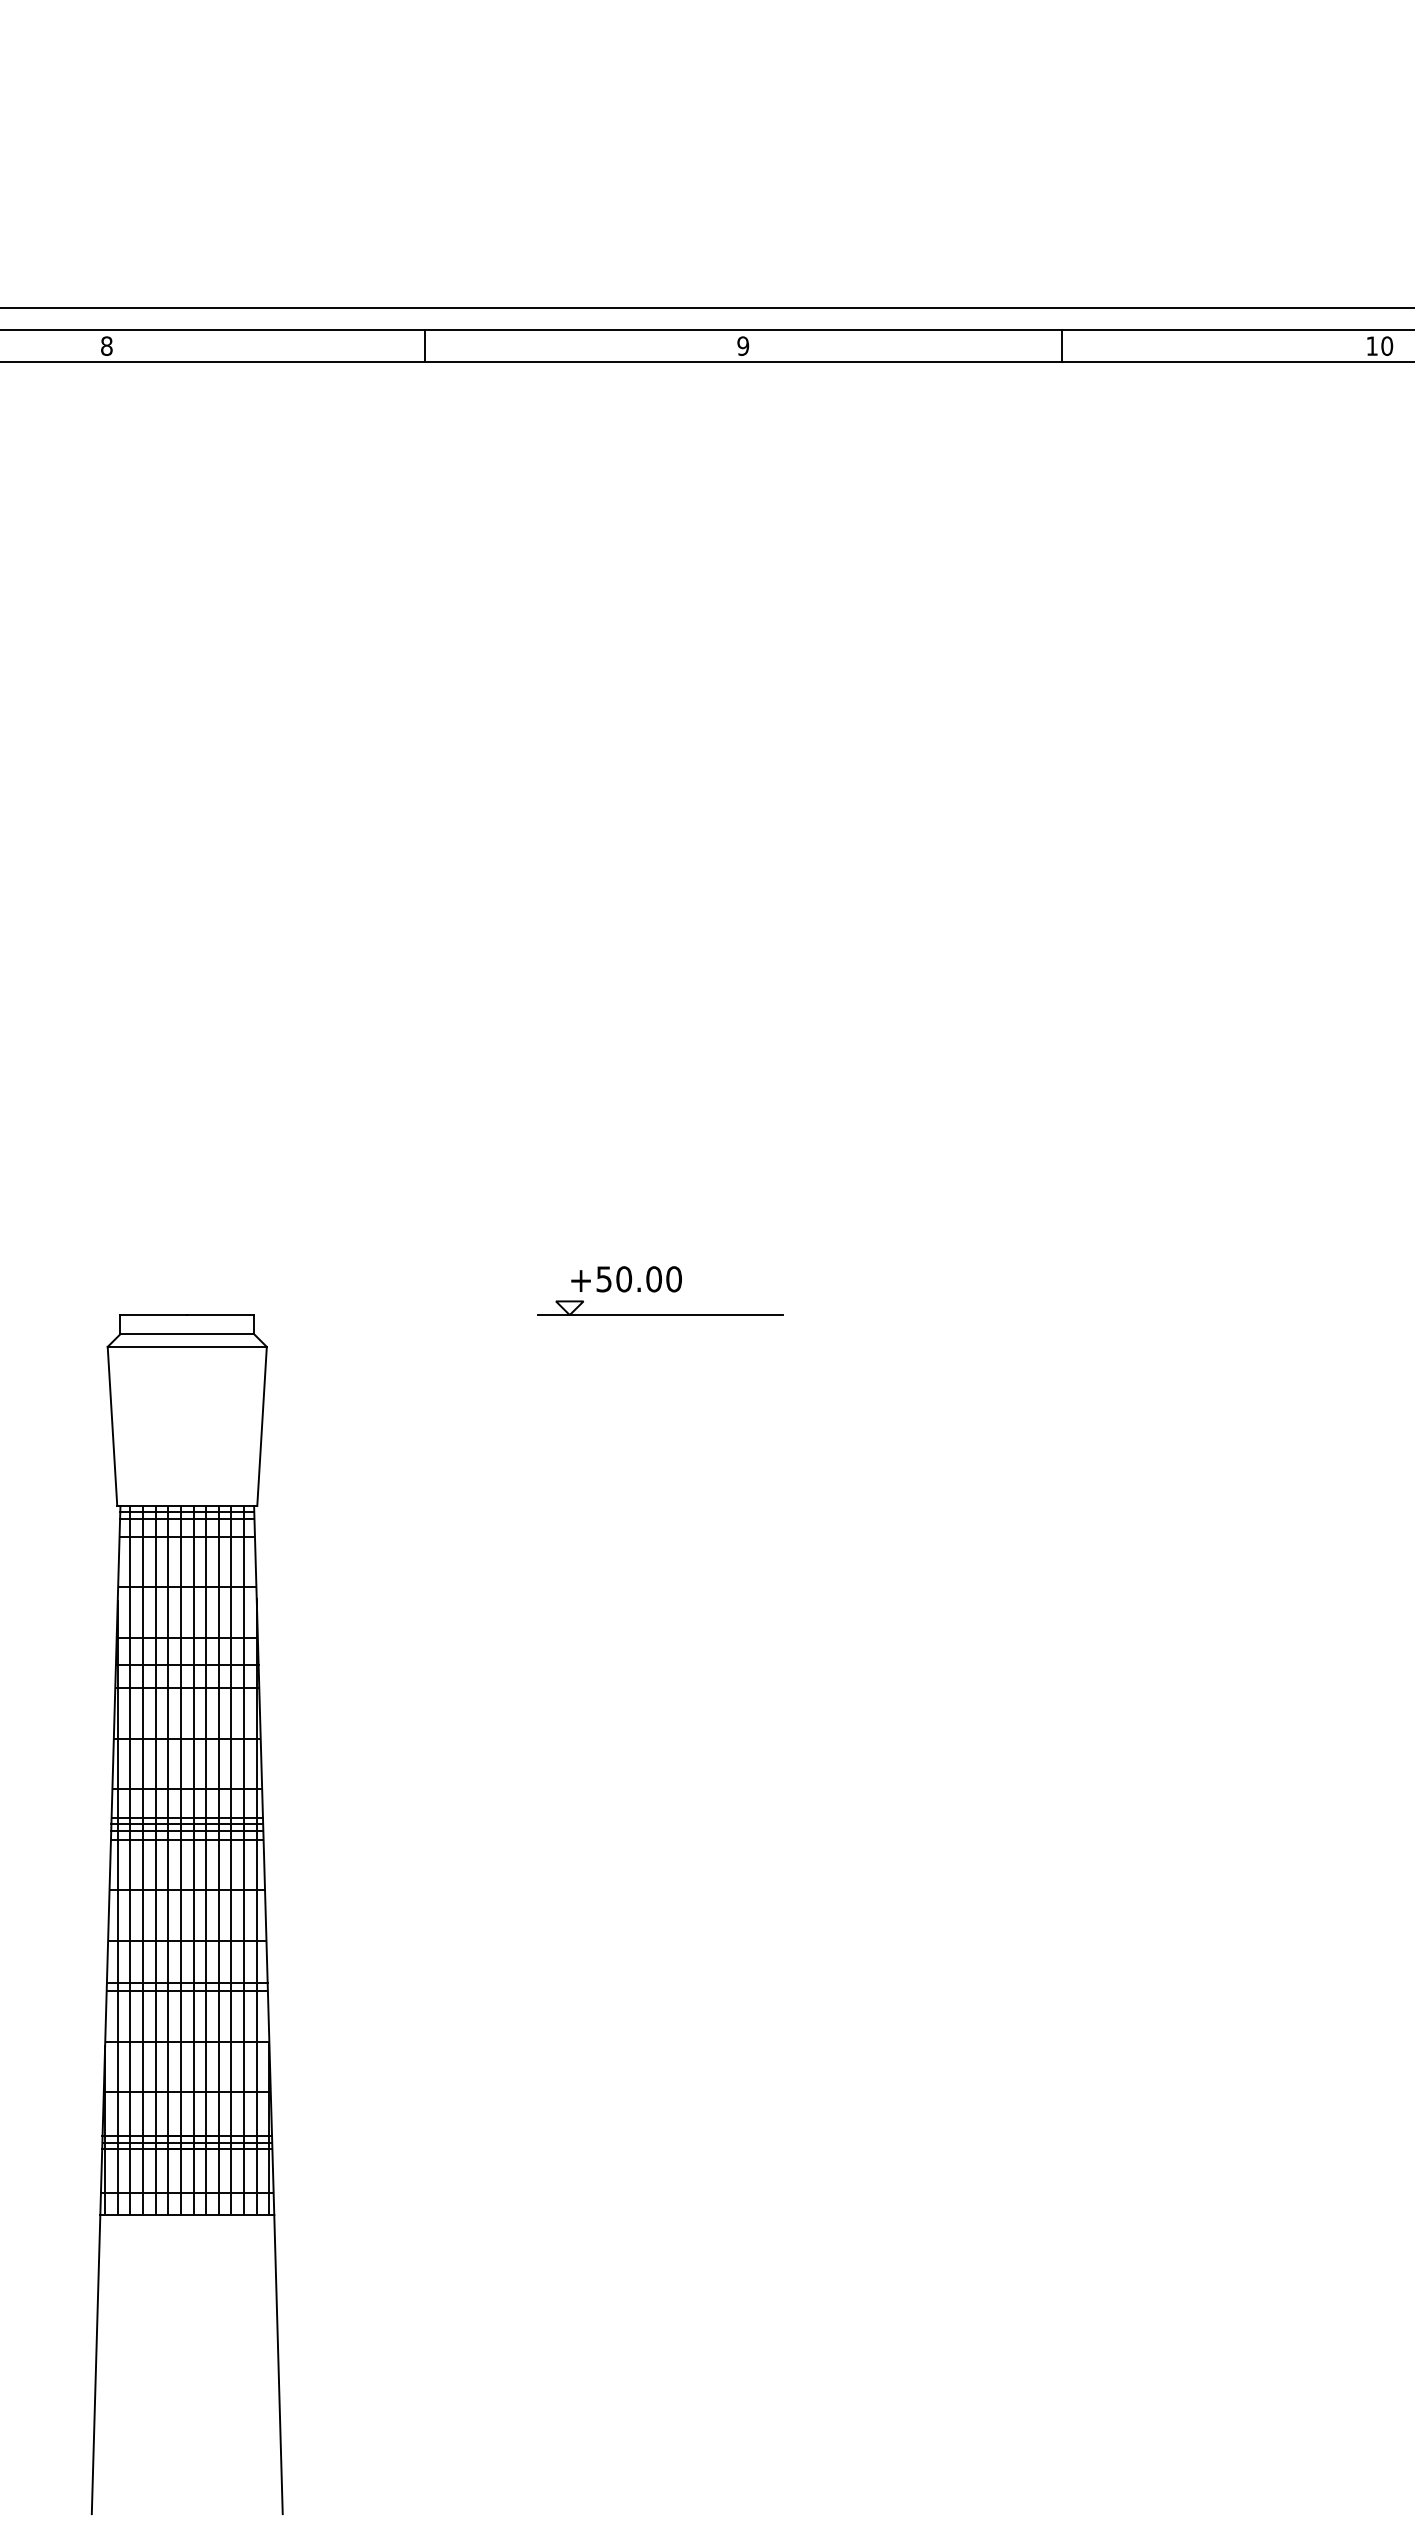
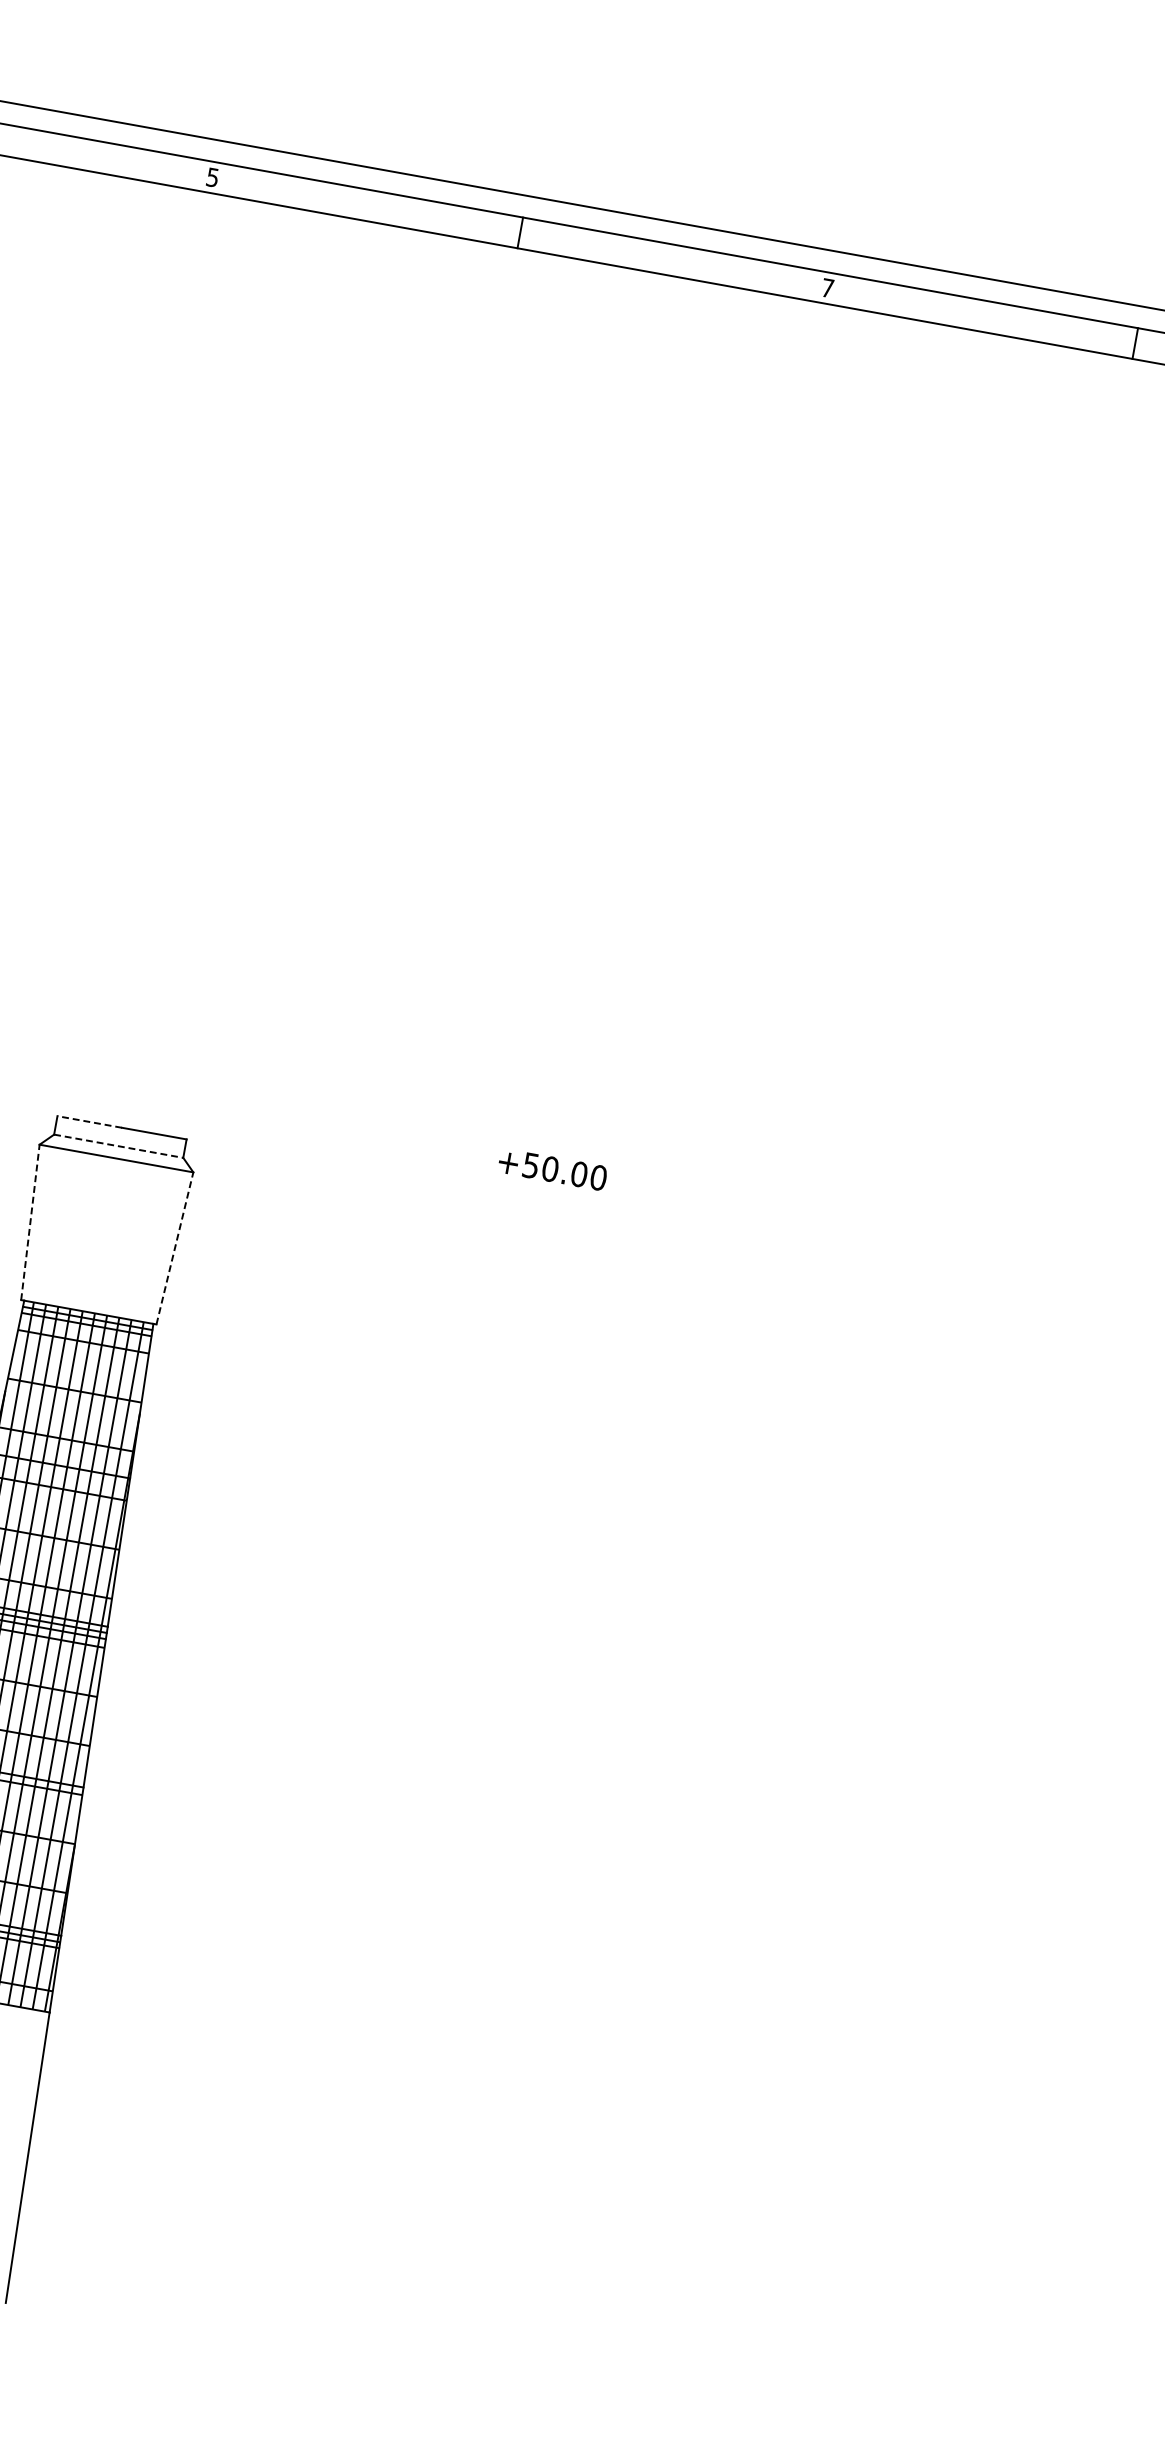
text: (106, 345) -> (212, 176), 8 -> 5
text: (743, 345) -> (828, 287), 9 -> 7
part: (660, 1314) -> (579, 1209), removed
line: (153, 1315) -> (89, 1122), solid -> dashed
line: (187, 1334) -> (118, 1146), solid -> dashed
line: (112, 1426) -> (30, 1222), solid -> dashed
line: (262, 1426) -> (175, 1248), solid -> dashed

